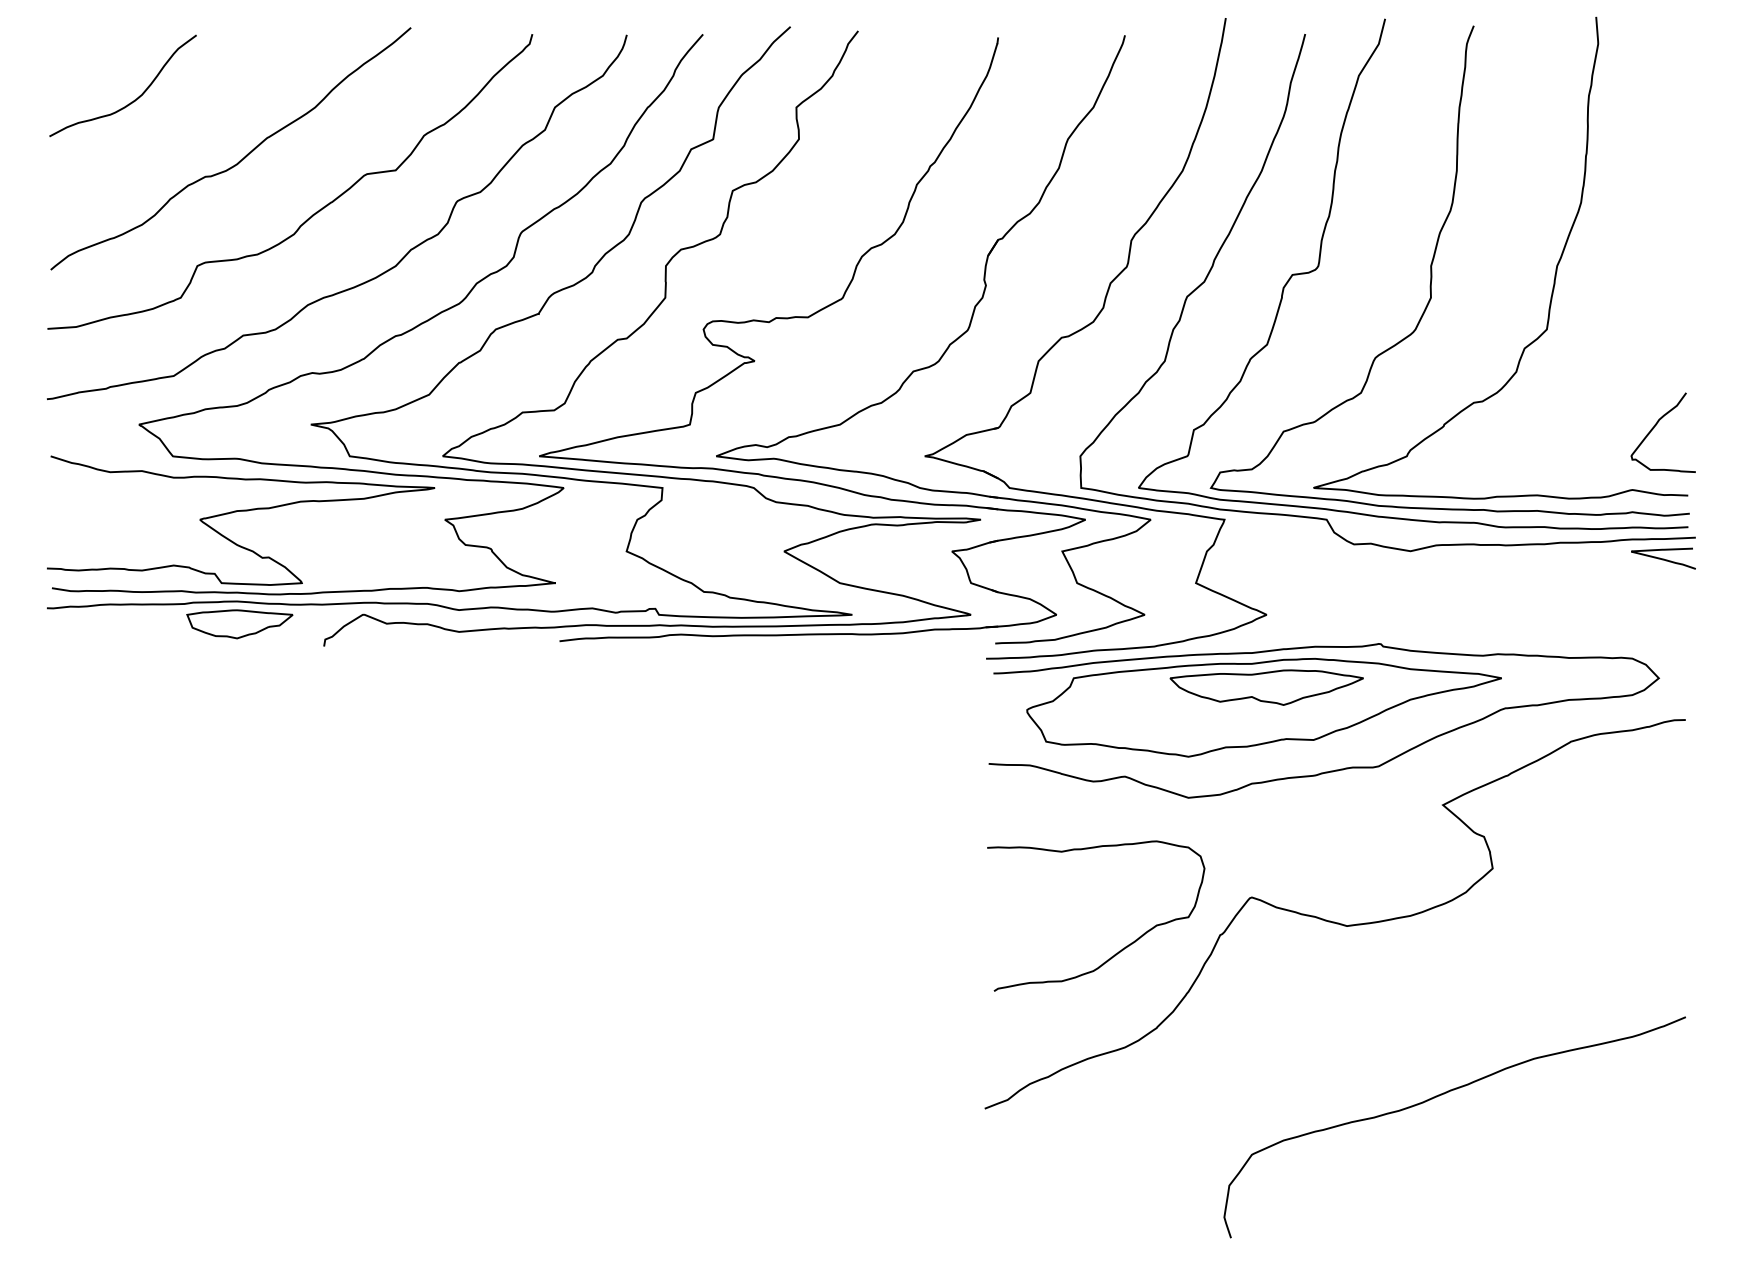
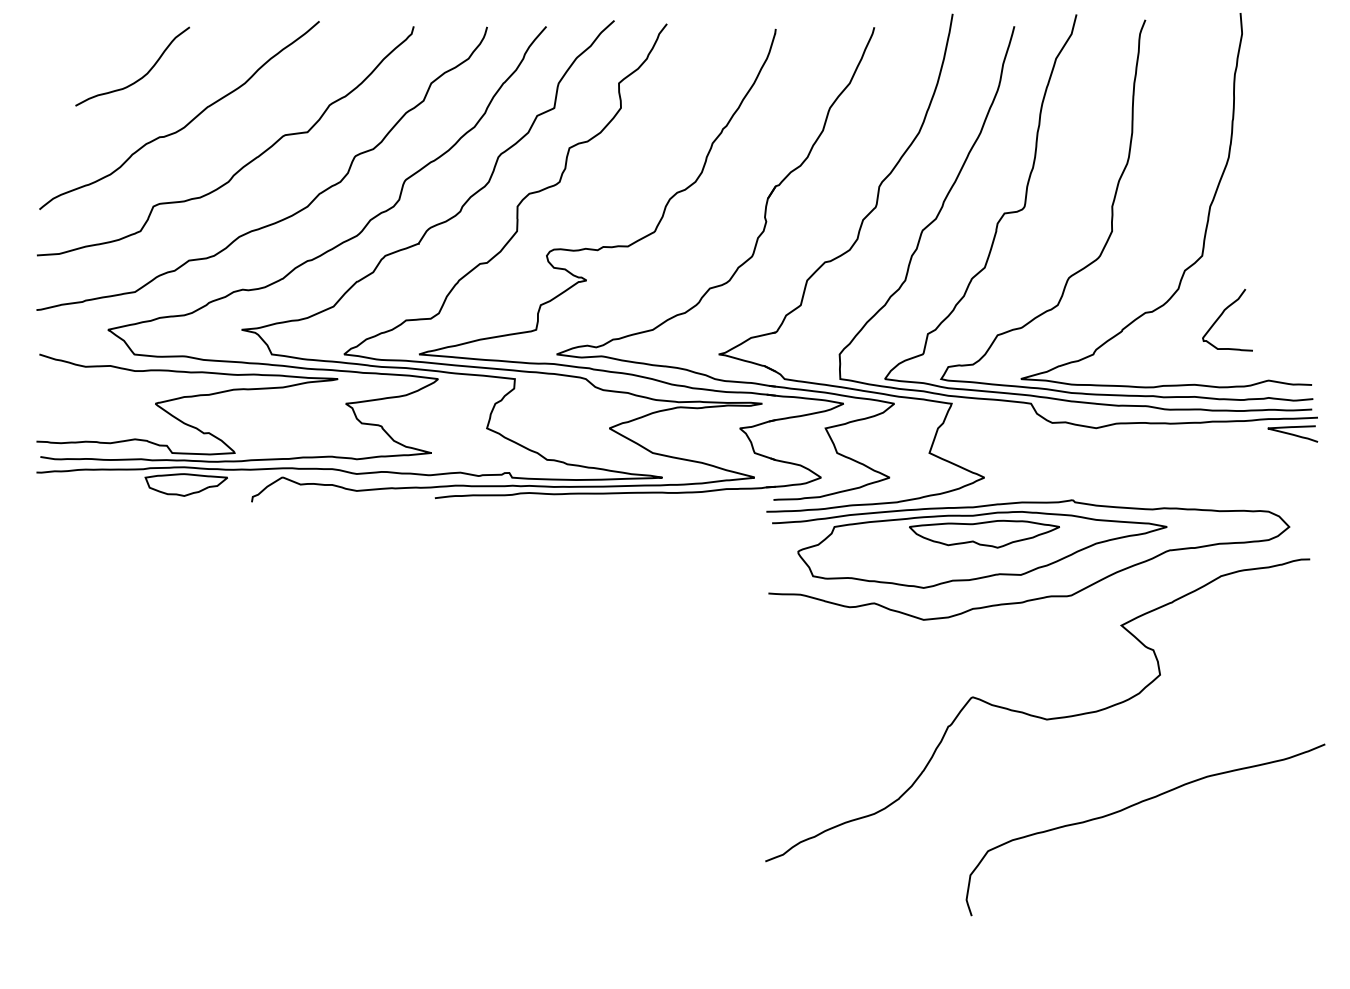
curve: (133, 99) -> (140, 77), moved
curve: (1655, 428) -> (1221, 316), moved
curve: (1122, 947) -> (872, 736), removed
curve: (1439, 1097) -> (1133, 806), moved

